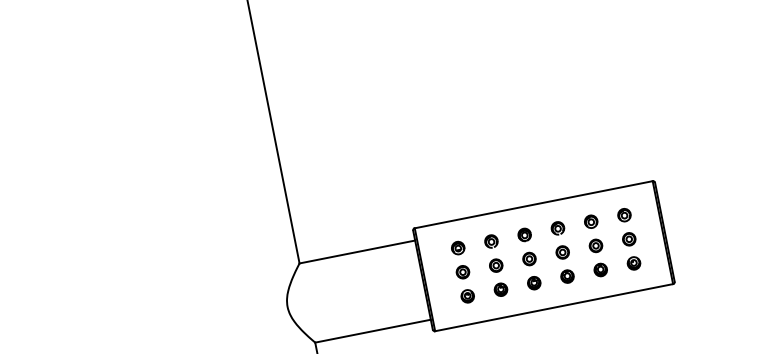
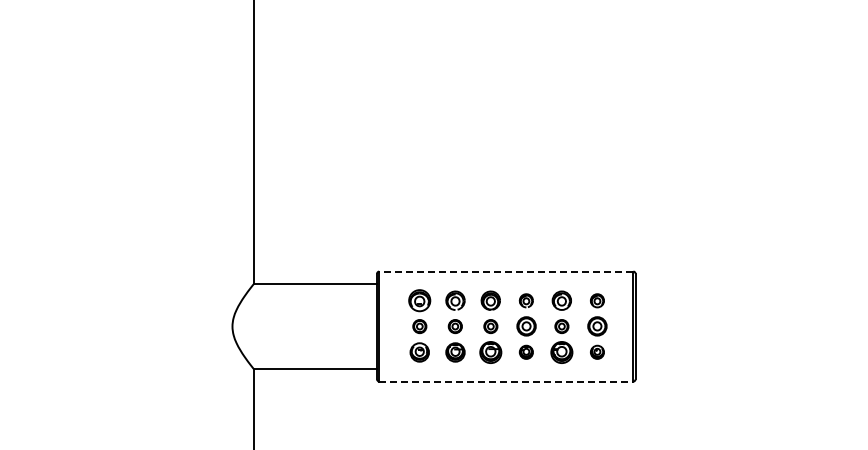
line: (532, 204) -> (505, 271), solid -> dashed
part: (590, 221) -> (561, 300), size x1.4
part: (524, 234) -> (490, 300), size x1.4
part: (629, 239) -> (597, 326), size x1.4
part: (490, 241) -> (454, 300), size x1.4
part: (457, 247) -> (419, 300), size x1.6
part: (561, 252) -> (525, 326), size x1.4
part: (600, 269) -> (561, 351), size x1.6
part: (533, 282) -> (490, 351), size x1.6
part: (500, 289) -> (454, 351), size x1.4
part: (467, 295) -> (419, 351), size x1.4
line: (554, 307) -> (506, 381), solid -> dashed

